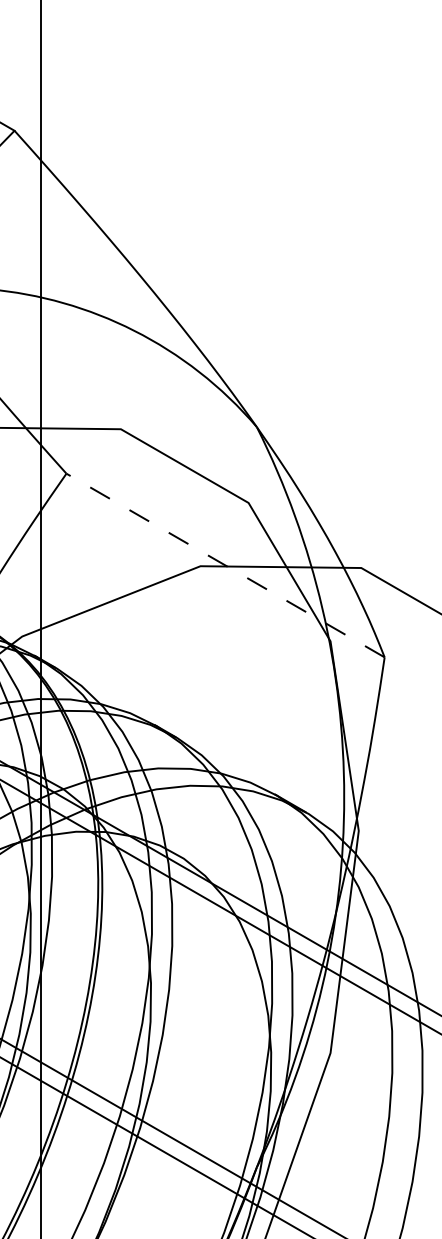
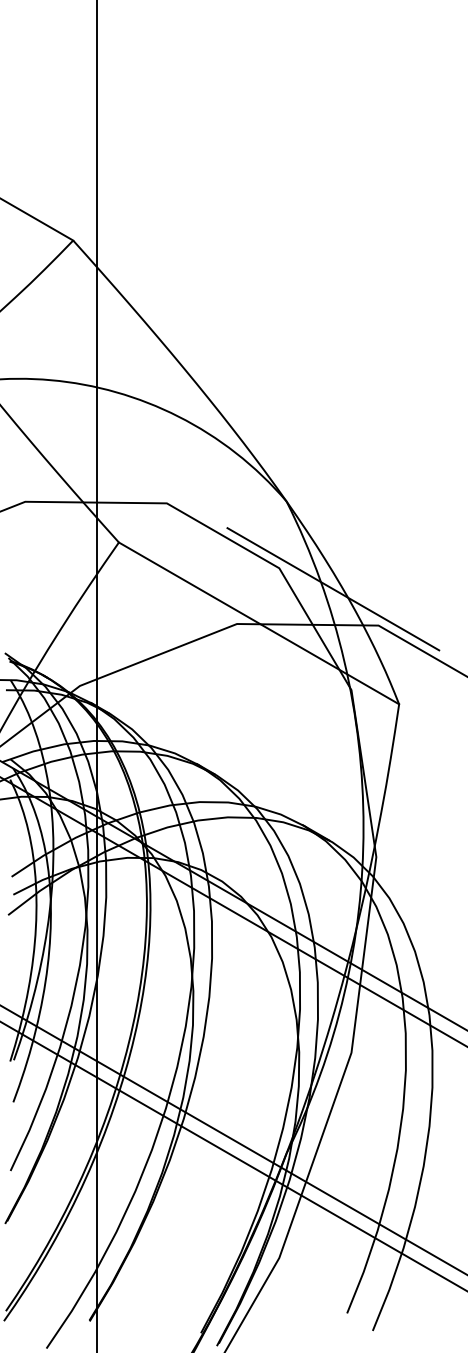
line: (310, 527) -> (333, 589), added
line: (226, 565) -> (259, 623), dashed -> solid

